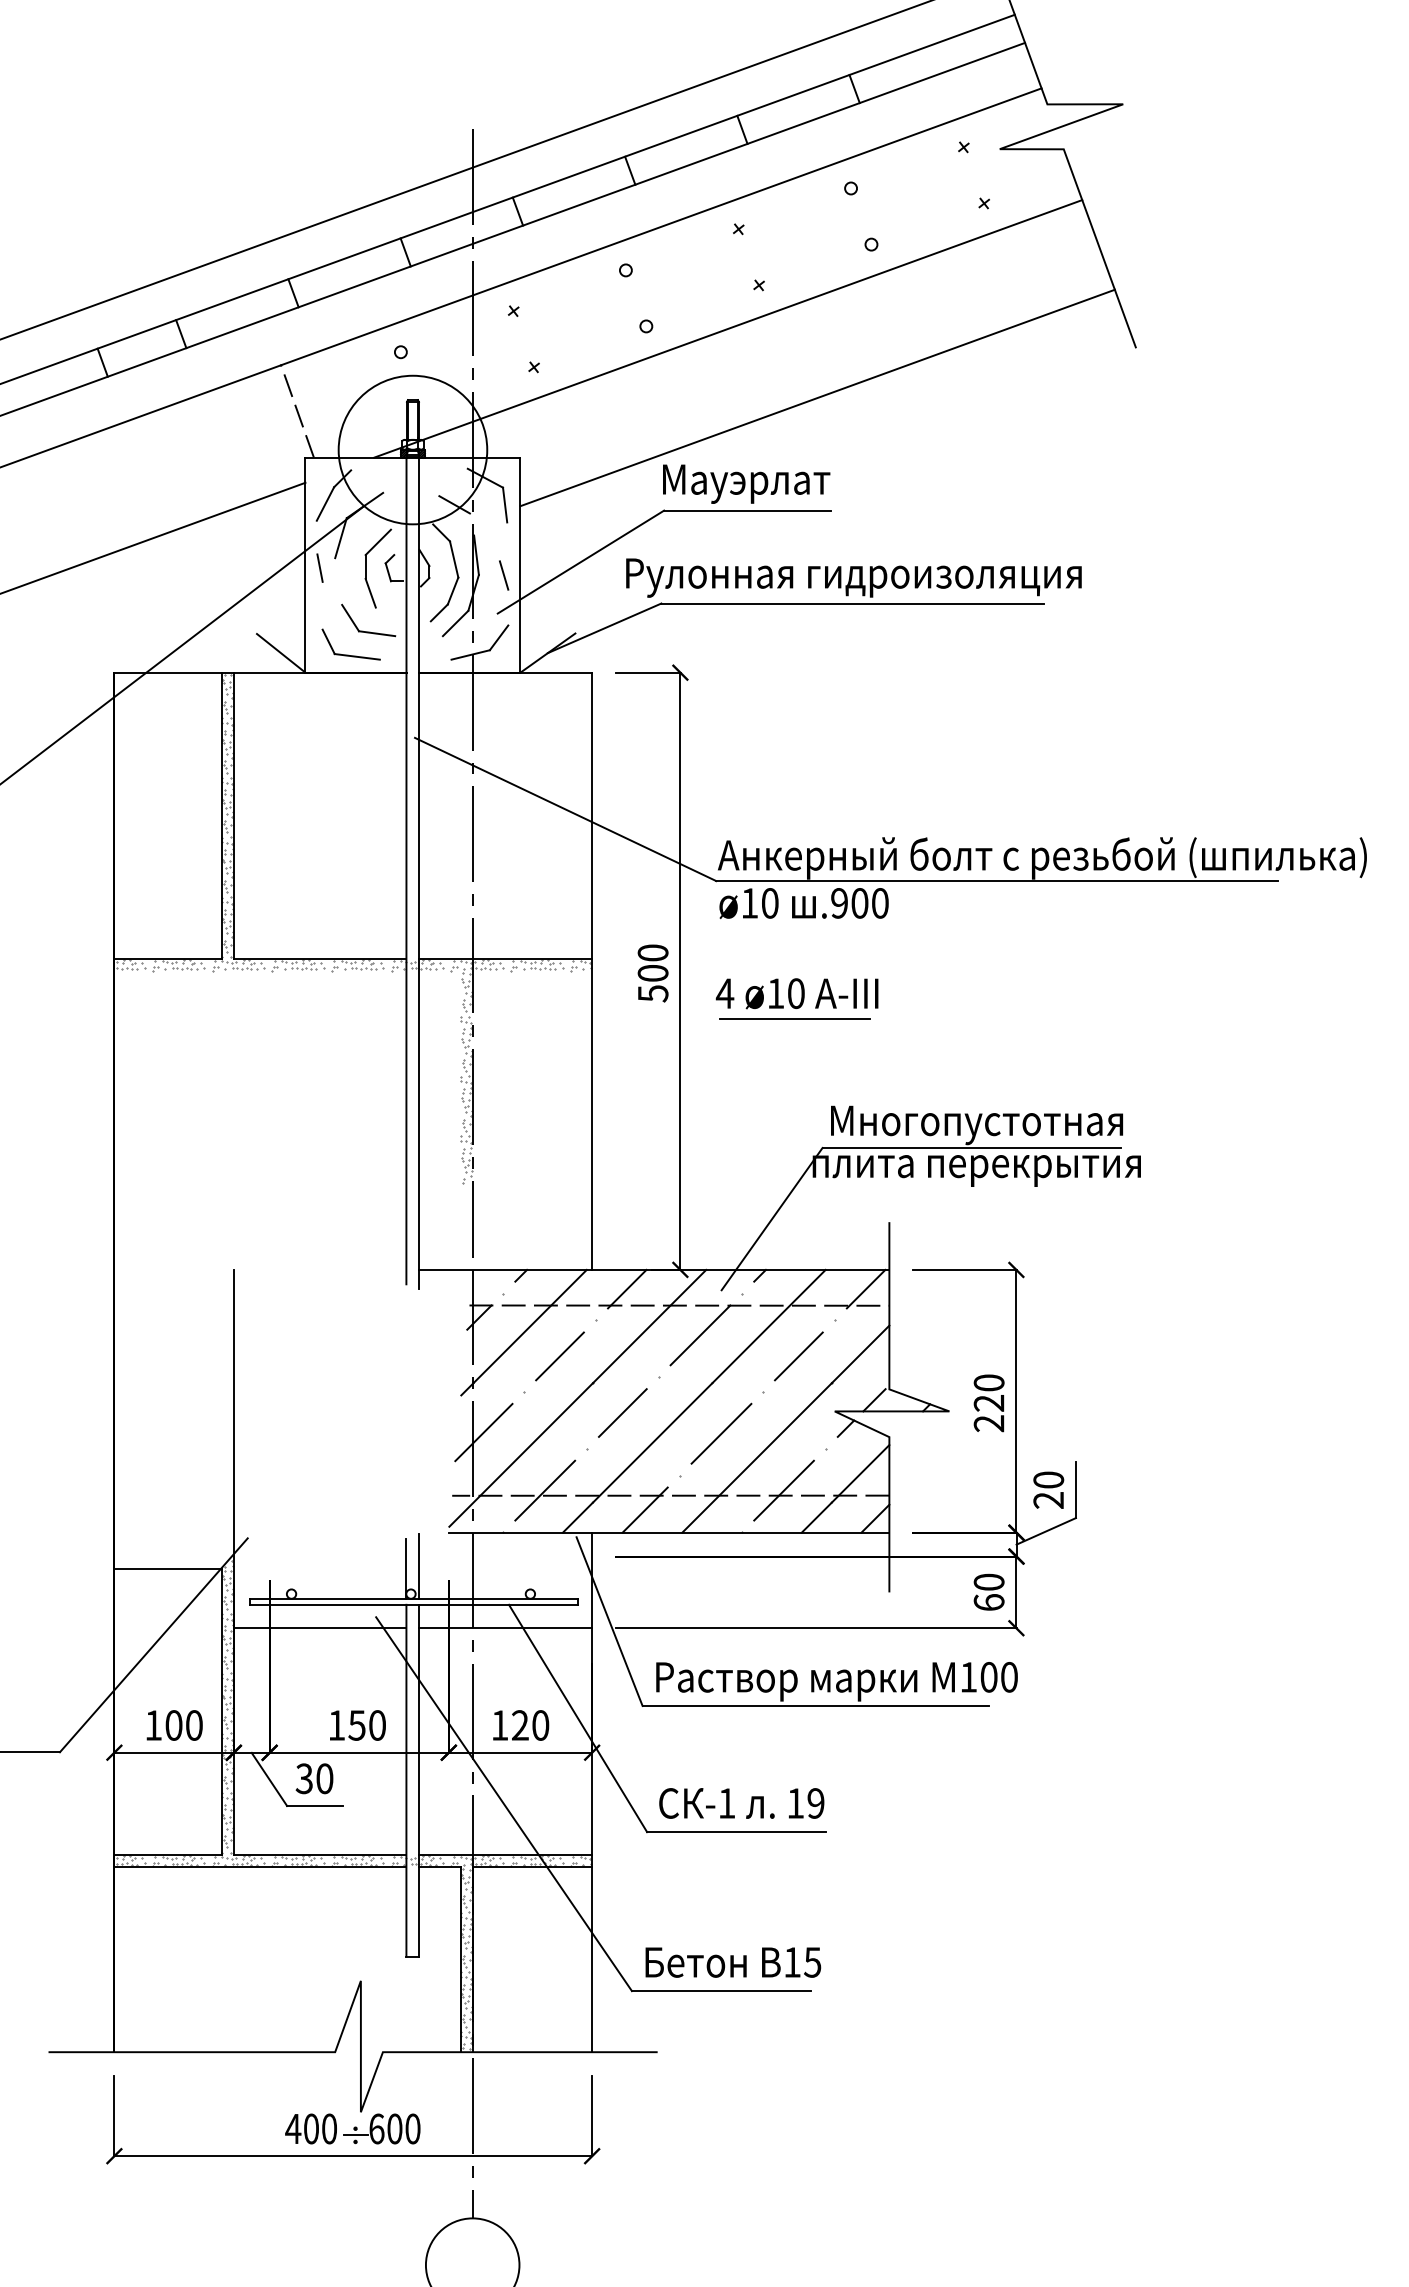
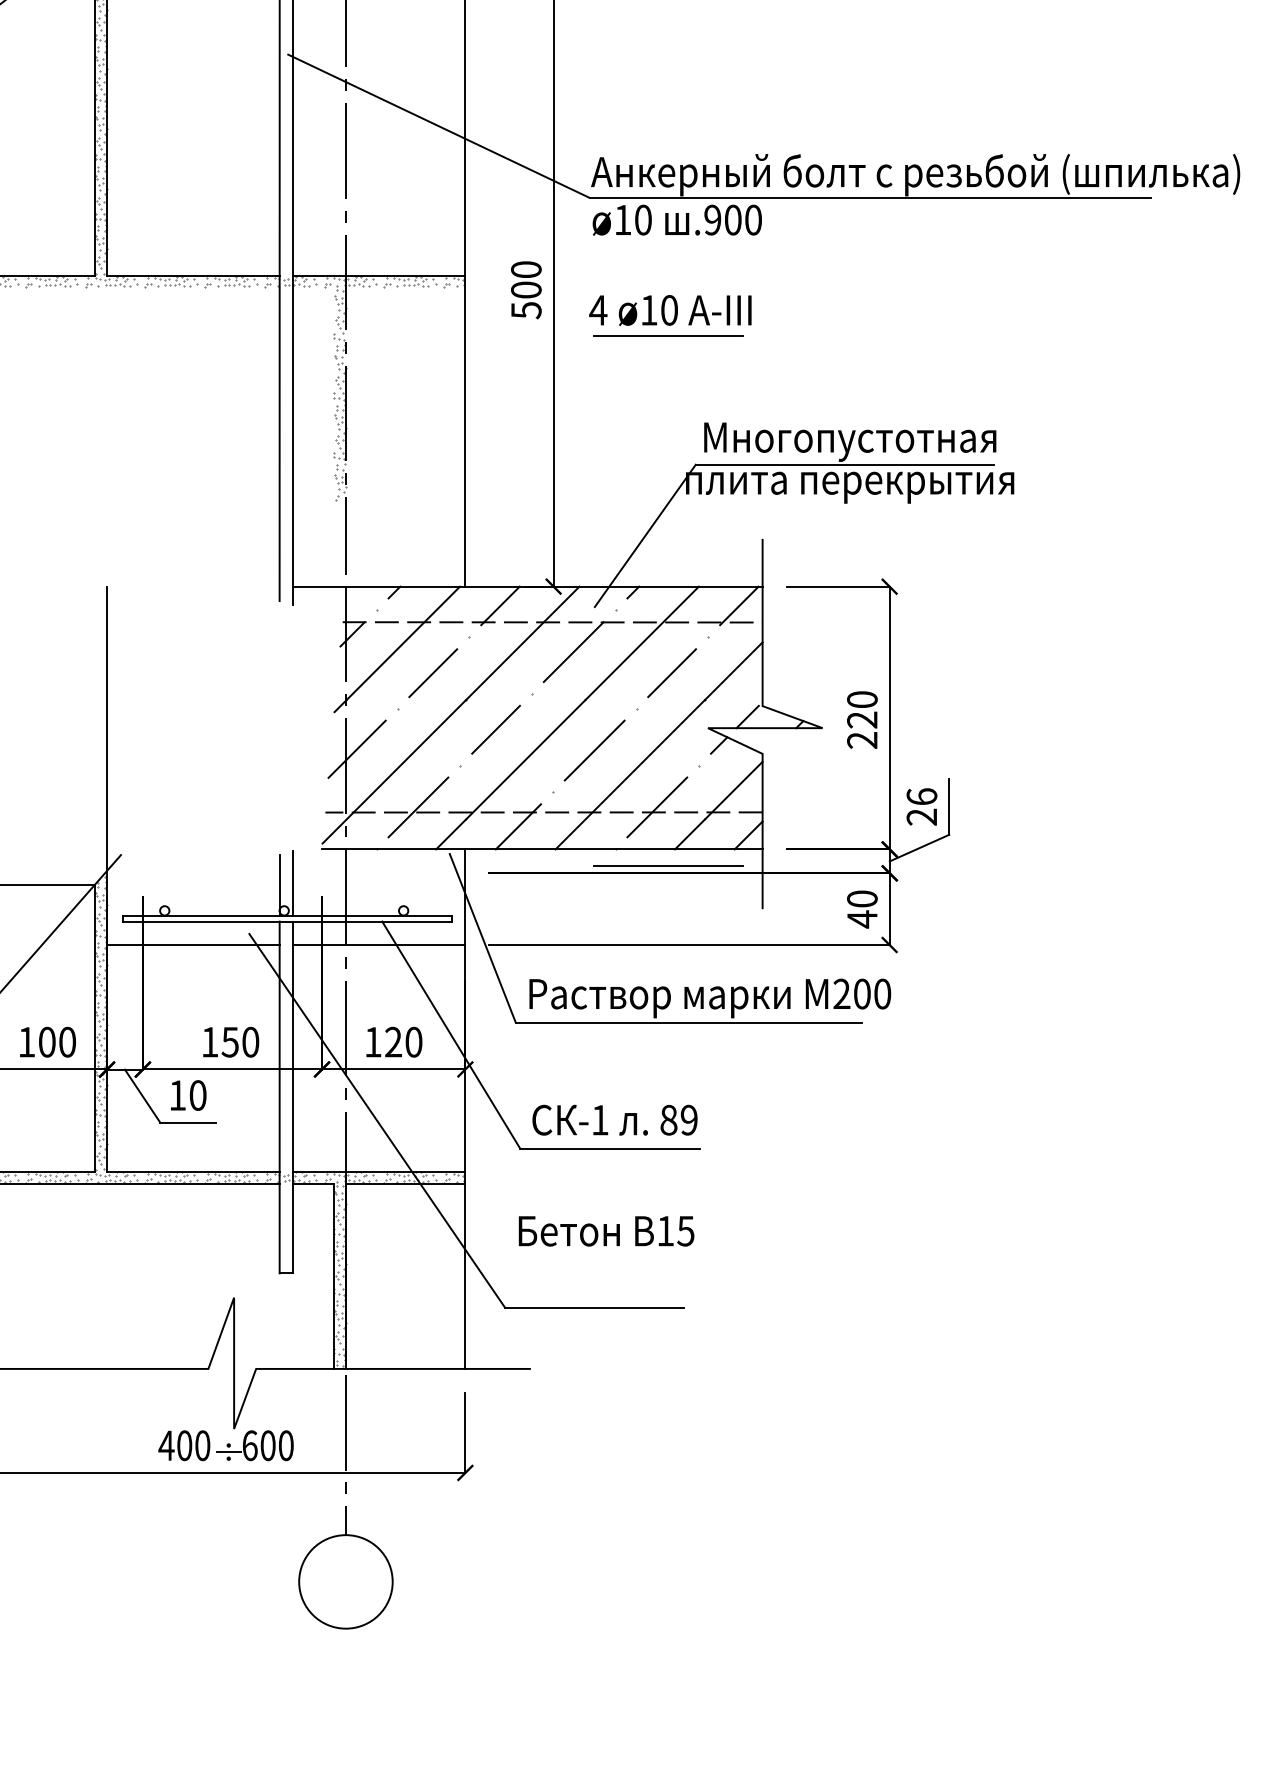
text: (1048, 1479) -> (921, 796), 20 -> 26
line: (794, 1548) -> (667, 865), added
text: (988, 1602) -> (861, 919), 60 -> 40
text: (968, 1677) -> (841, 994), 100 -> 200
text: (303, 1778) -> (176, 1095), 30 -> 10
text: (795, 1803) -> (668, 1120), 19 -> 89
text: (733, 1962) -> (606, 1231), moved

